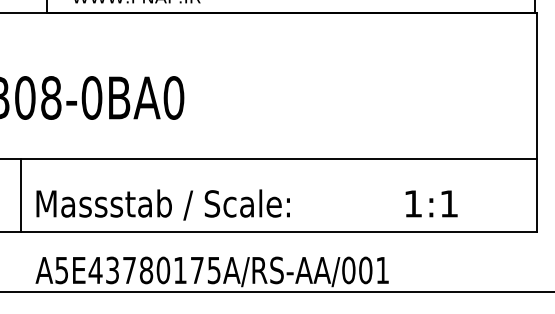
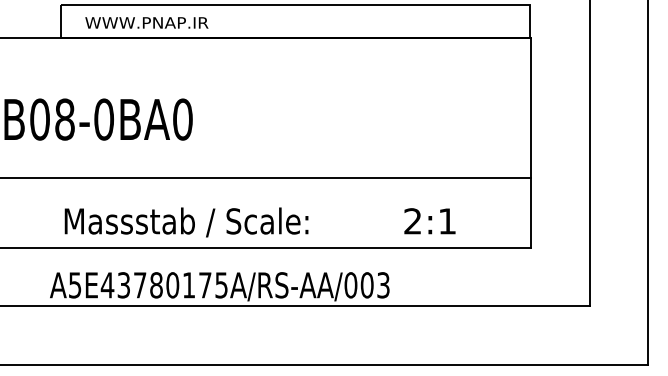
line: (20, 195) -> (35, 213), removed
text: (412, 204) -> (412, 221), 1:1 -> 2:1
text: (163, 205) -> (186, 222), moved
text: (382, 270) -> (383, 285), A5E43780175A/RS-AA/001 -> A5E43780175A/RS-AA/003

